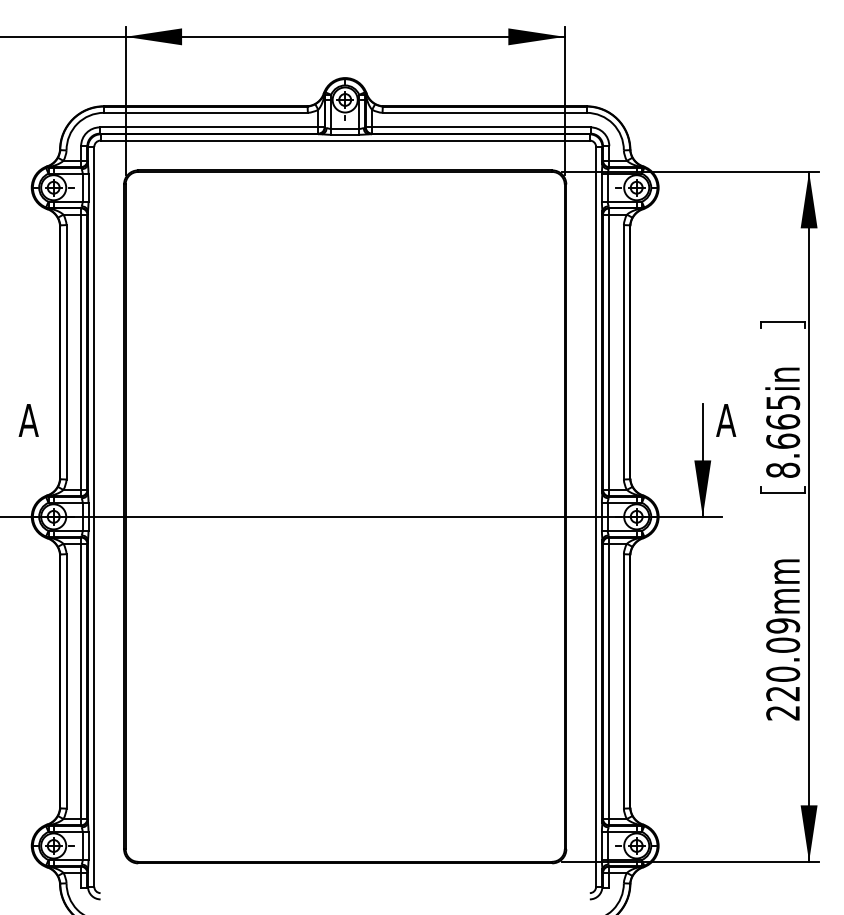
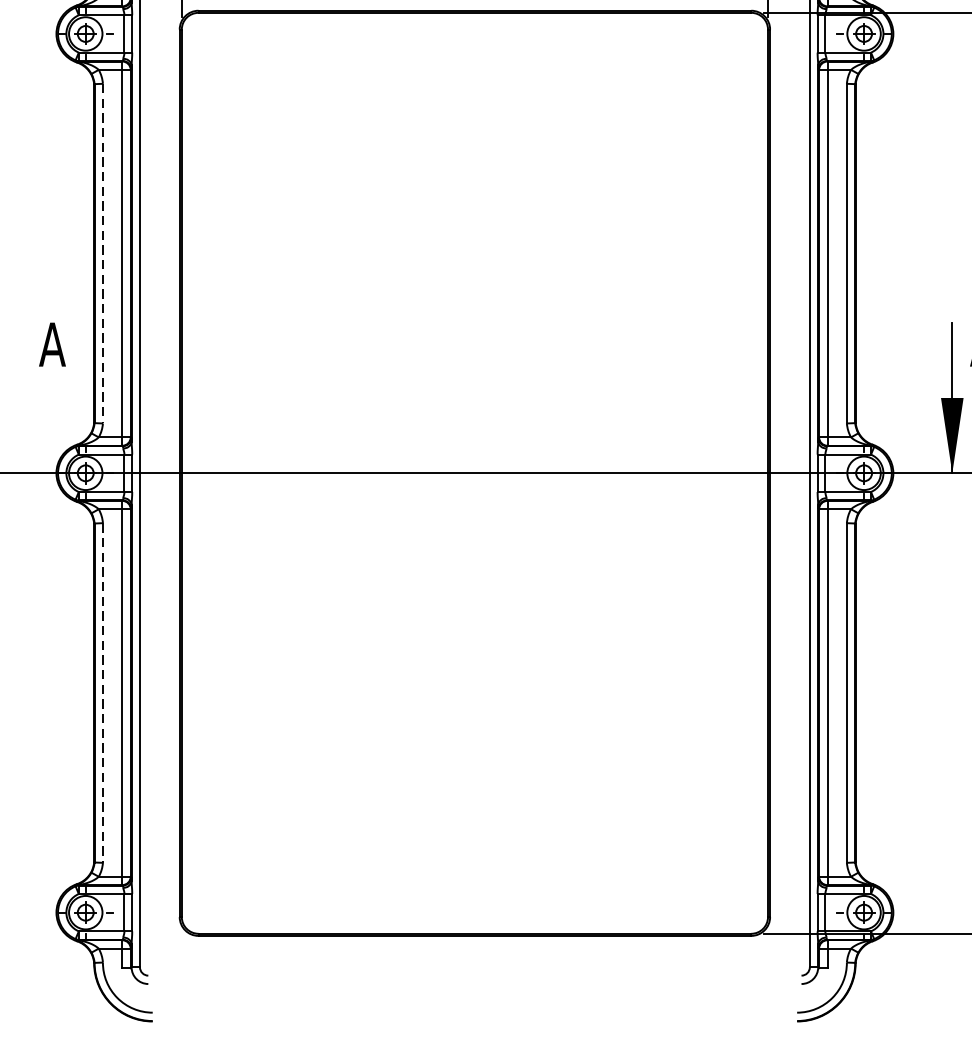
line: (66, 352) -> (102, 253), solid -> dashed
line: (66, 681) -> (102, 693), solid -> dashed

